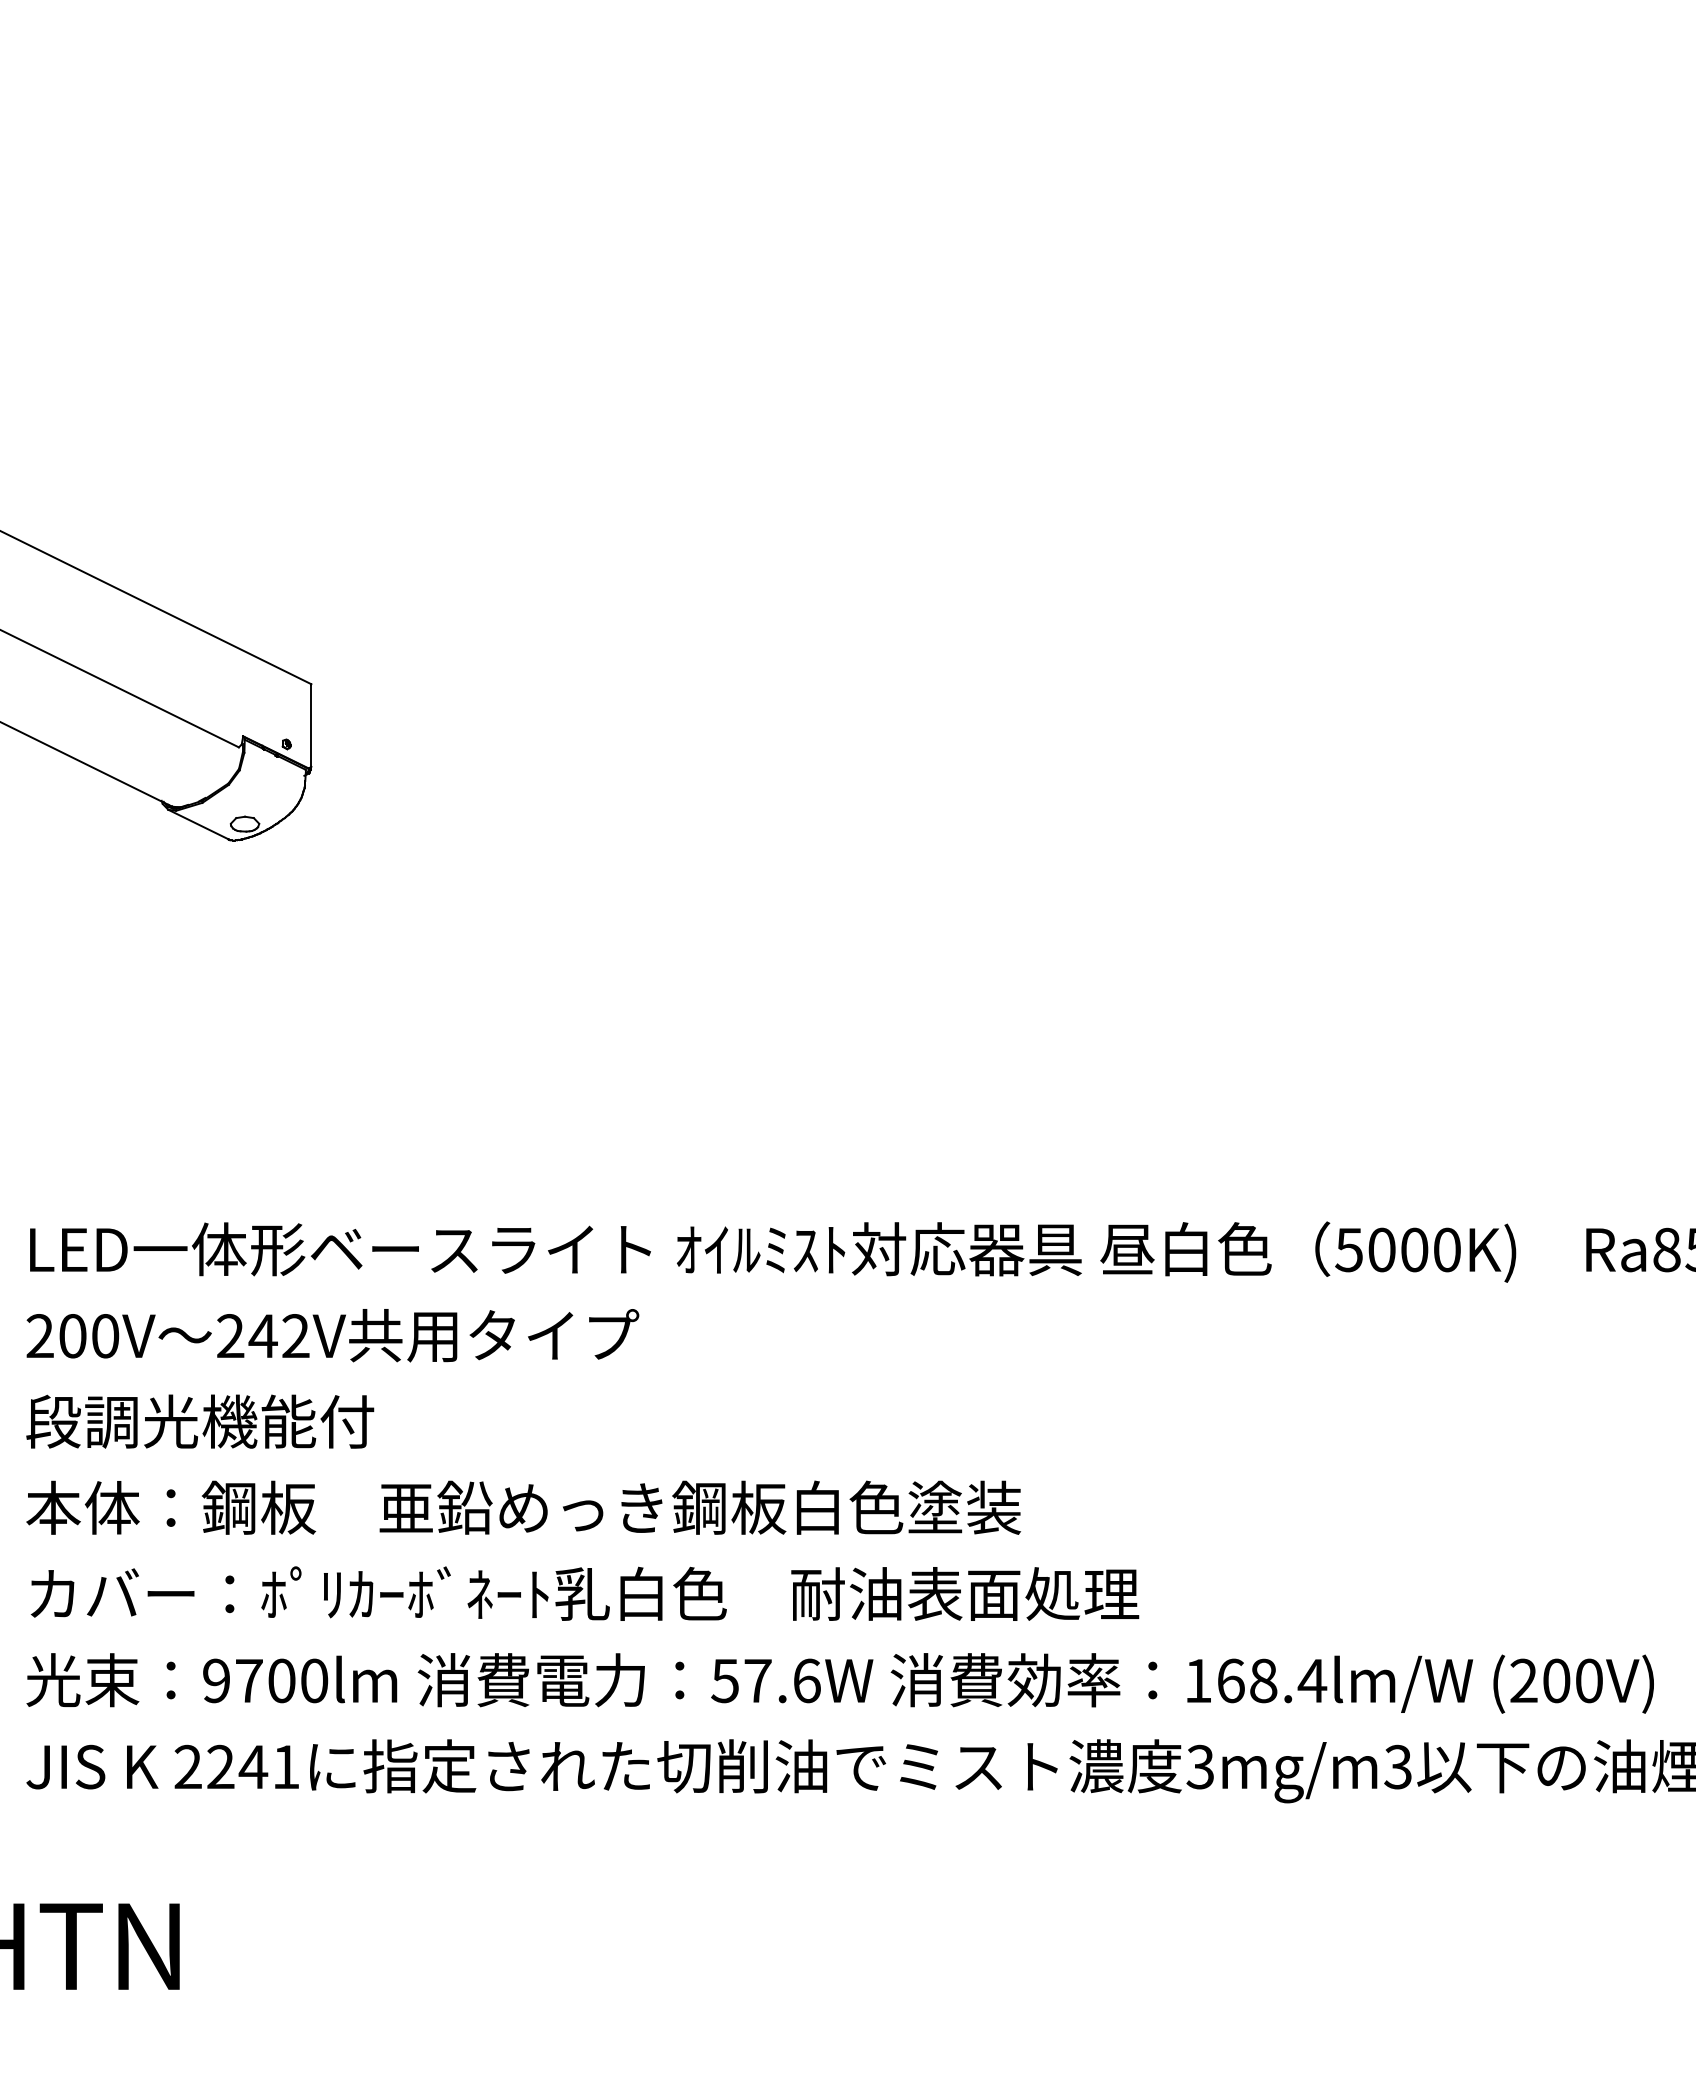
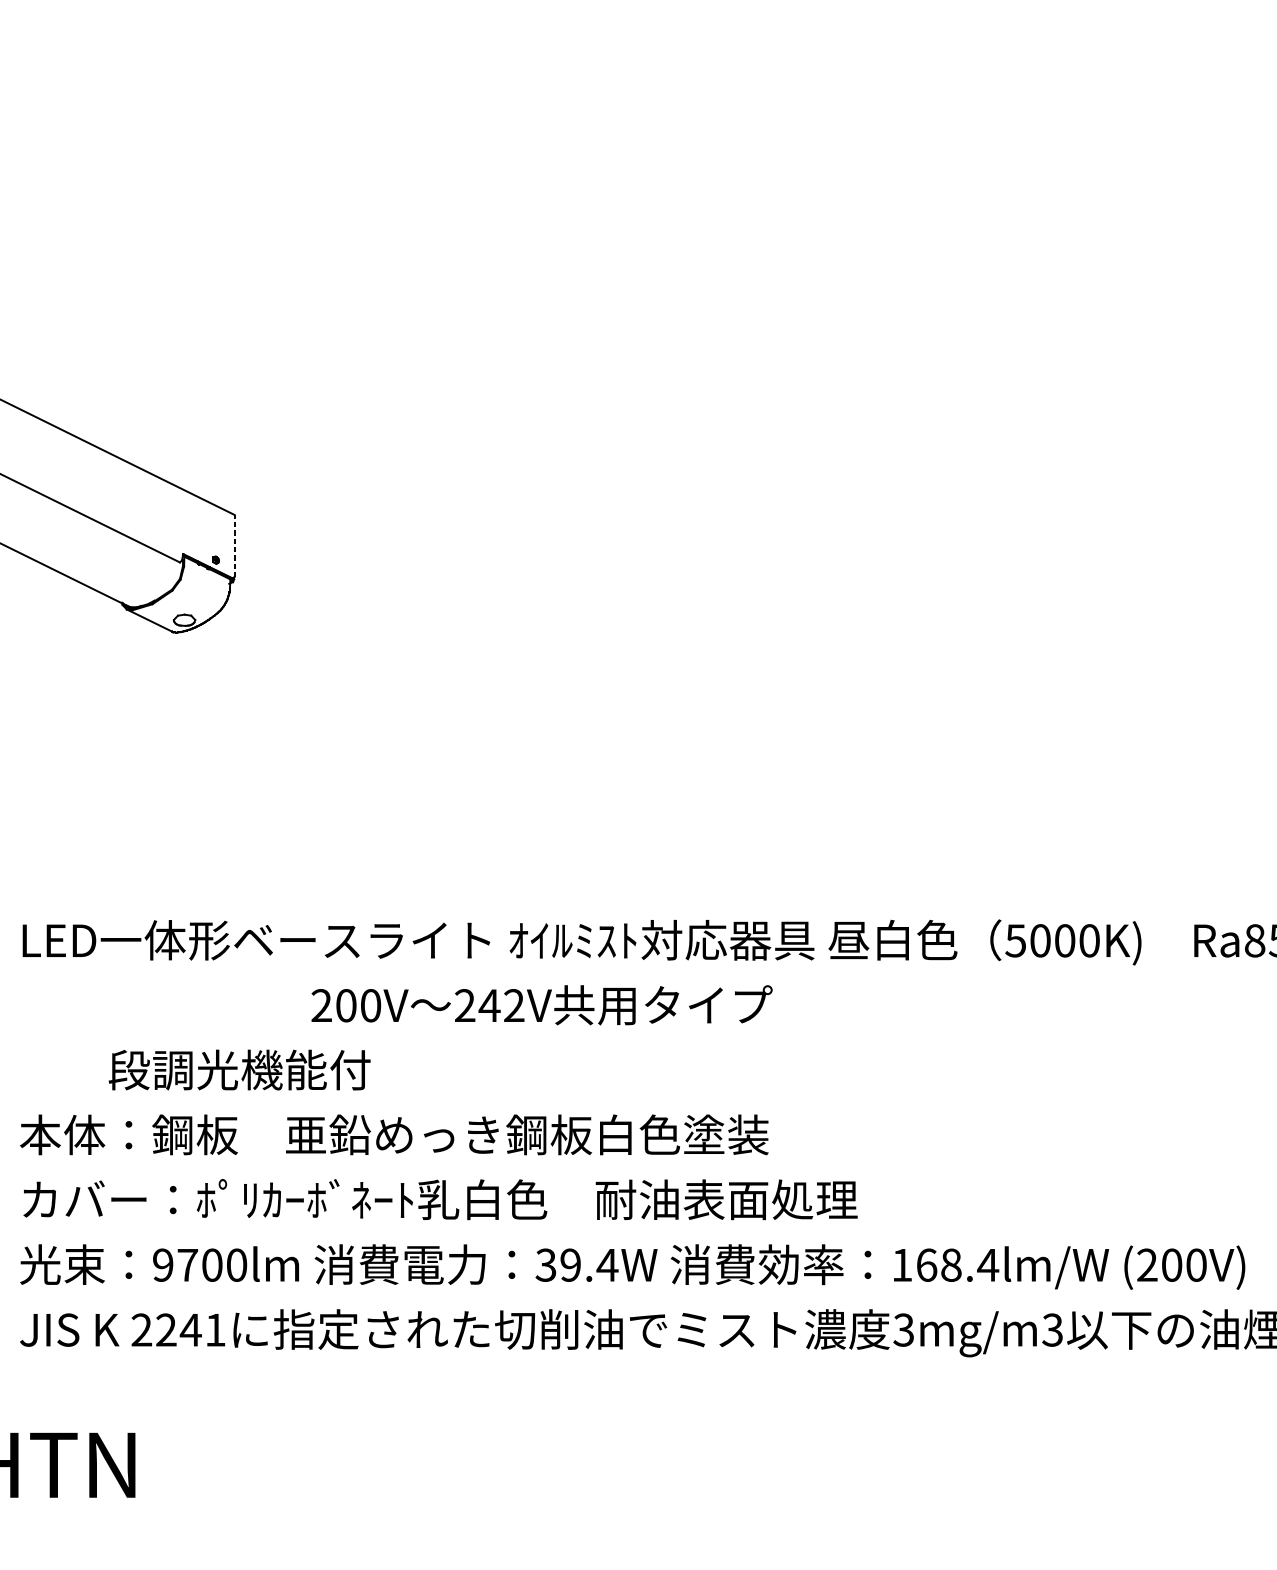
line: (311, 725) -> (234, 545), solid -> dashed
text: (332, 1335) -> (541, 1005), moved
text: (200, 1421) -> (239, 1069), moved
text: (766, 1680) -> (577, 1264), 57.6W -> 39.4W

